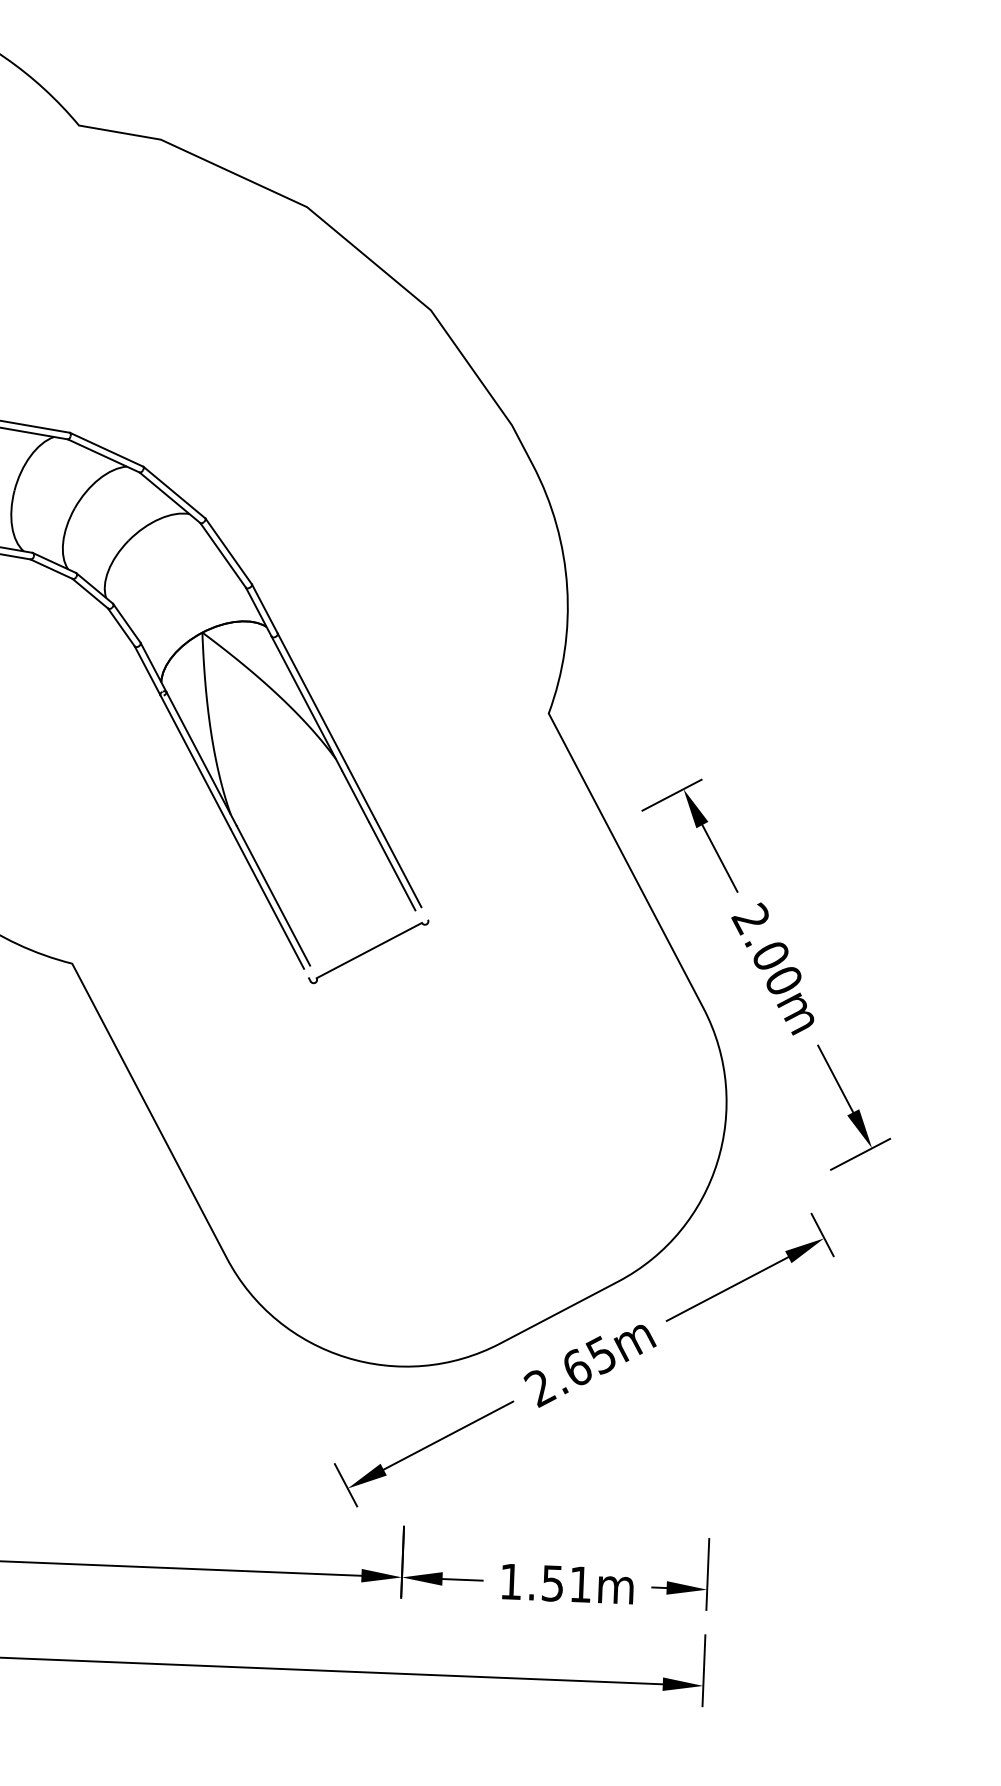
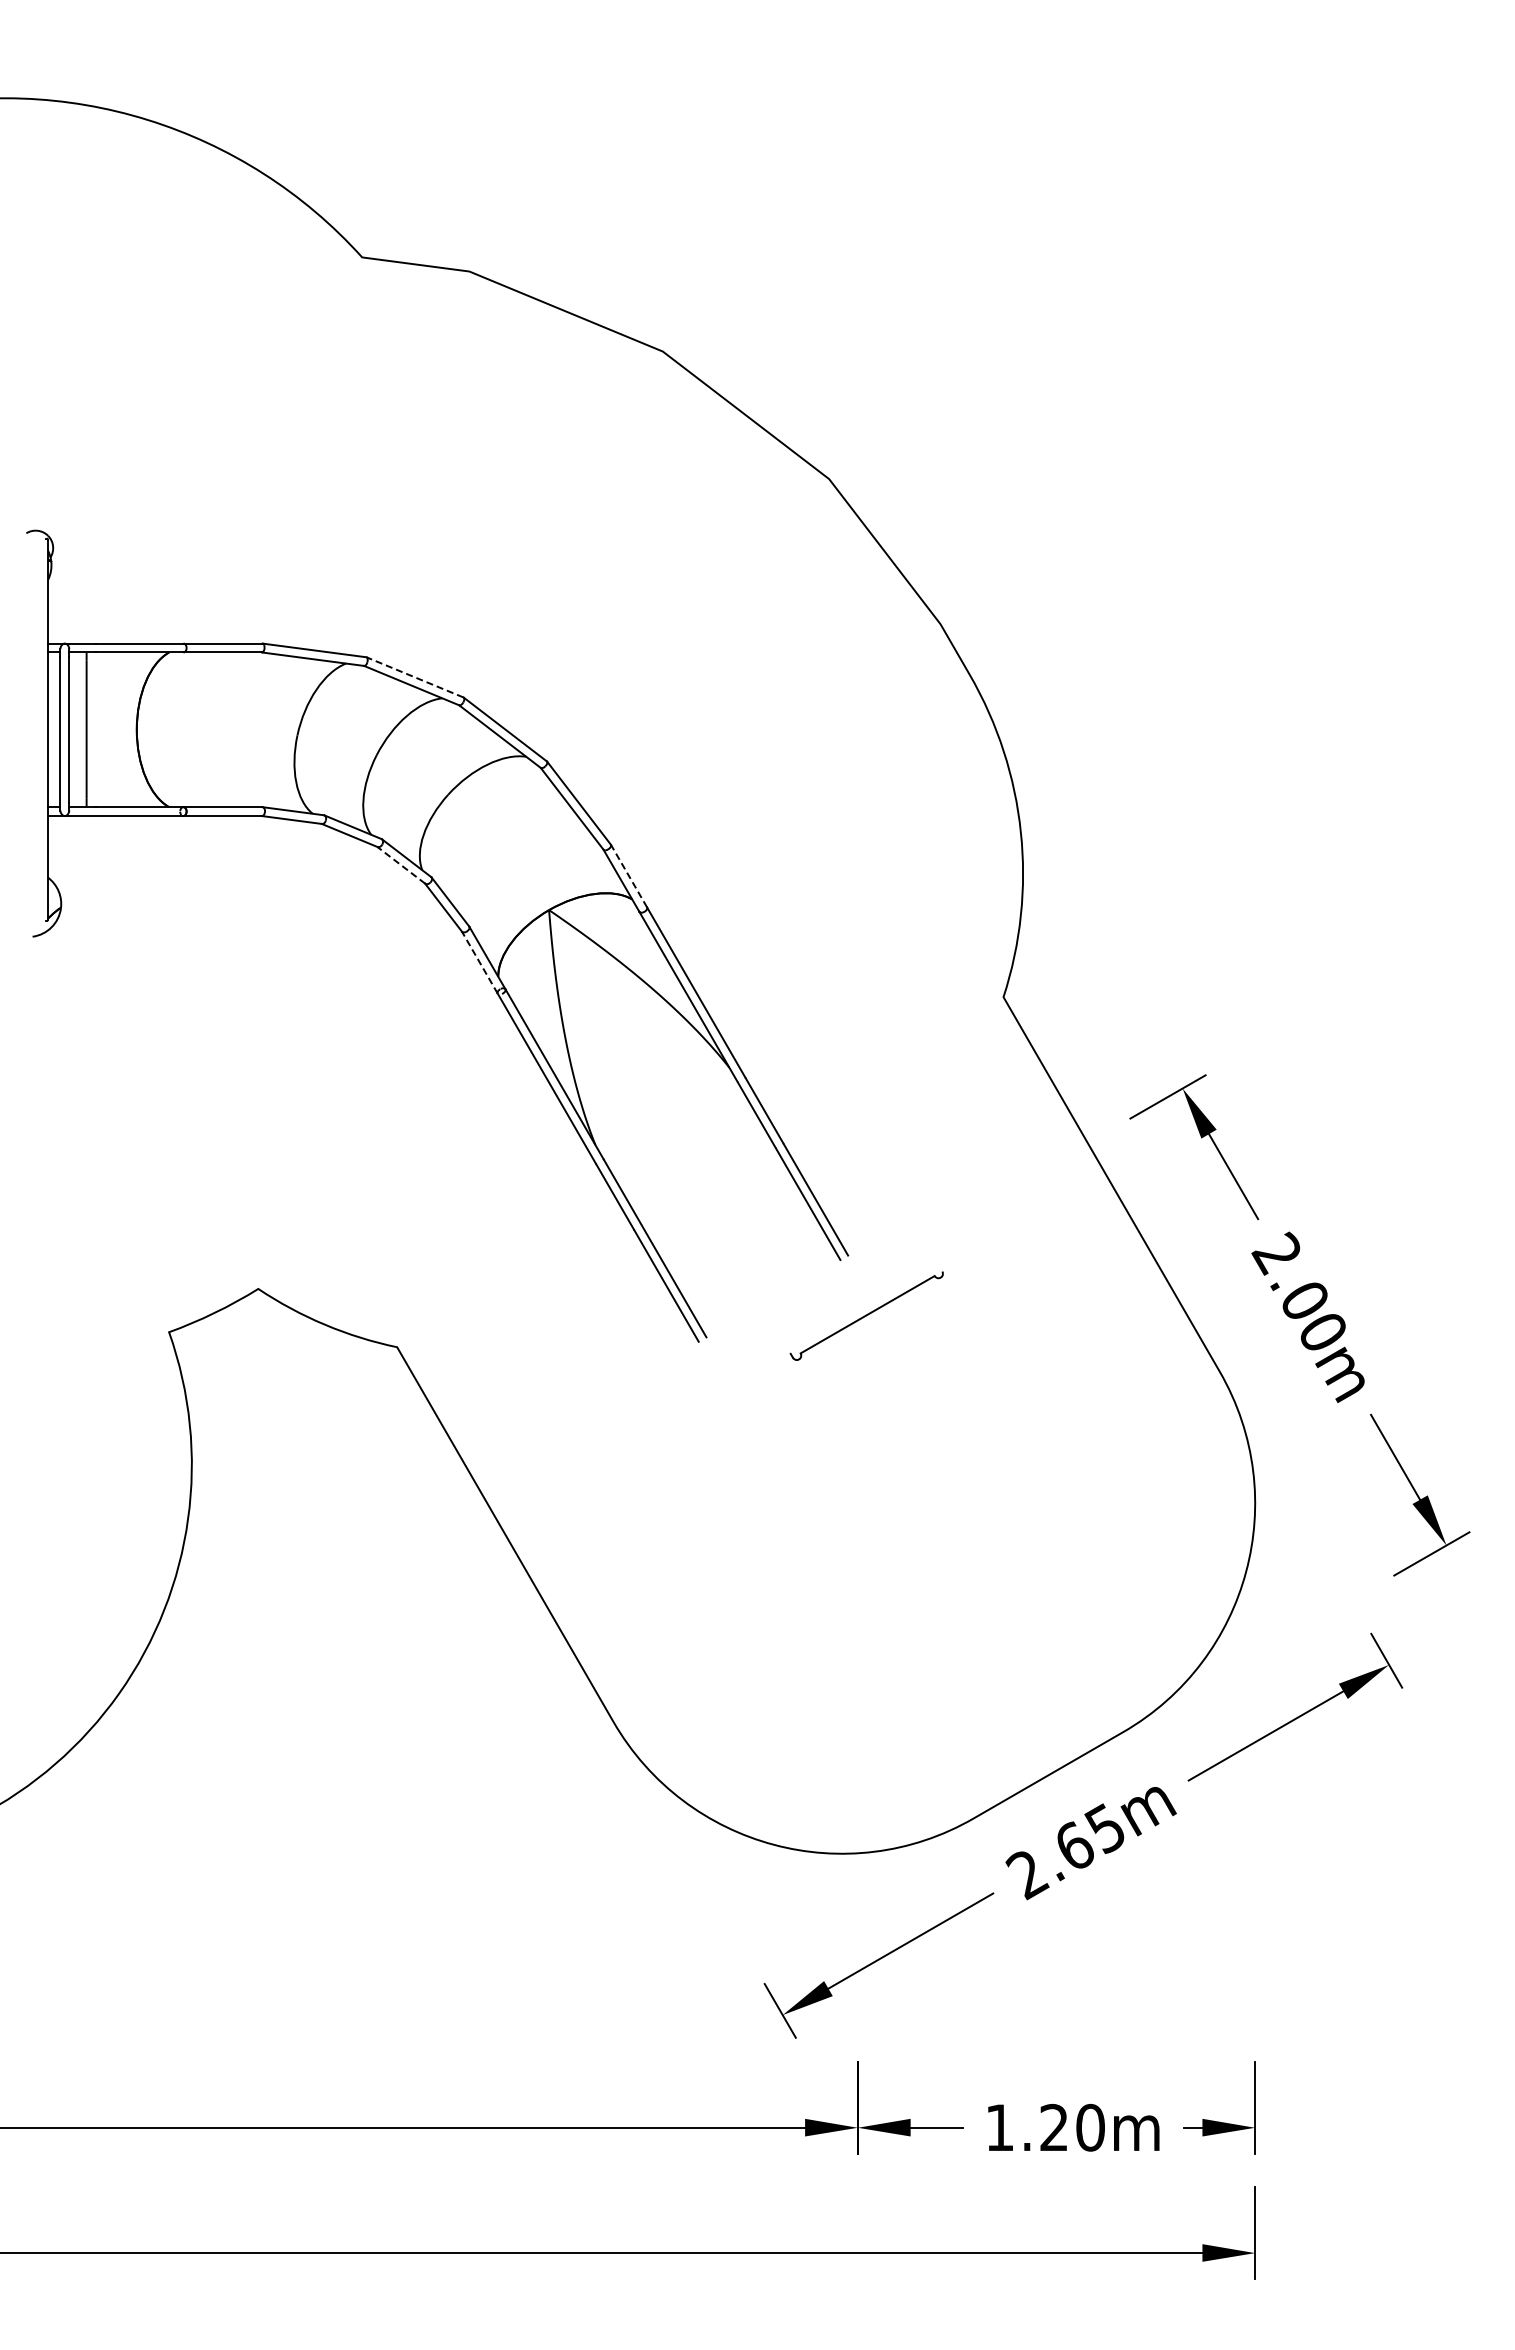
line: (106, 449) -> (414, 677), solid -> dashed
line: (89, 593) -> (400, 865), solid -> dashed
line: (264, 608) -> (628, 875), solid -> dashed
line: (147, 670) -> (479, 962), solid -> dashed
part: (368, 951) -> (866, 1315), moved
text: (566, 1583) -> (1072, 2127), 1.51m -> 1.20m

